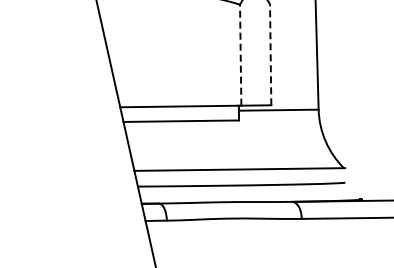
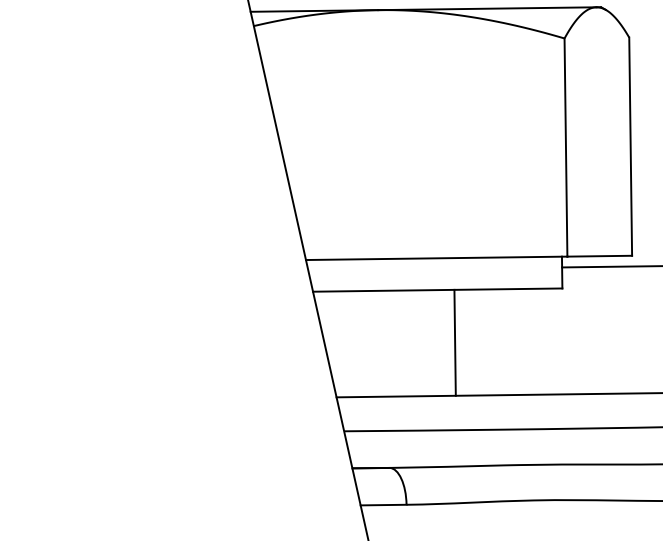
line: (270, 54) -> (630, 146), dashed -> solid
line: (240, 55) -> (565, 148), dashed -> solid
line: (189, 145) -> (455, 342), added

